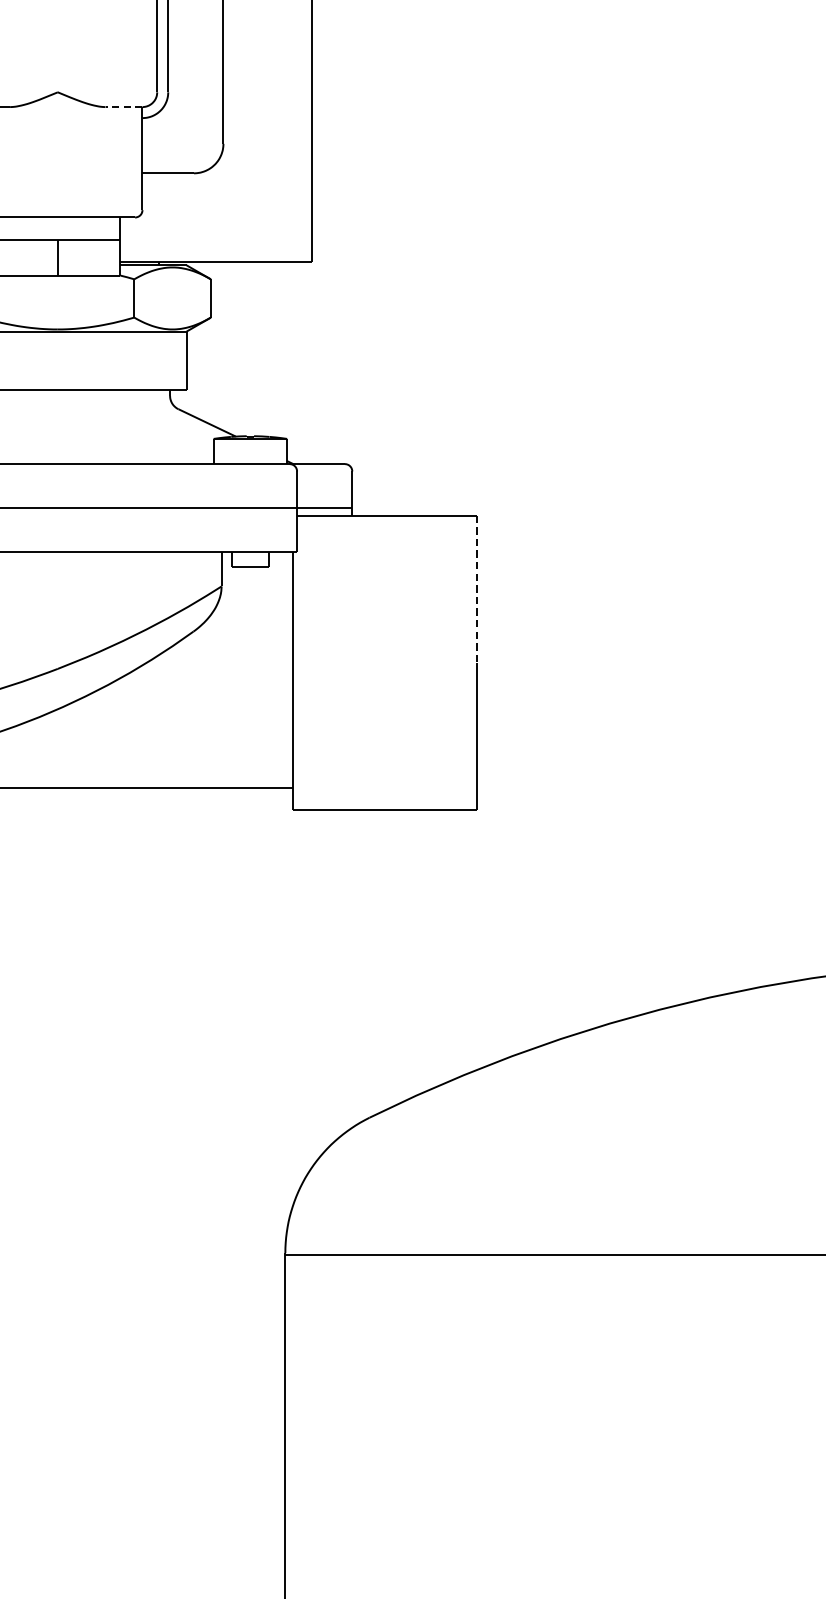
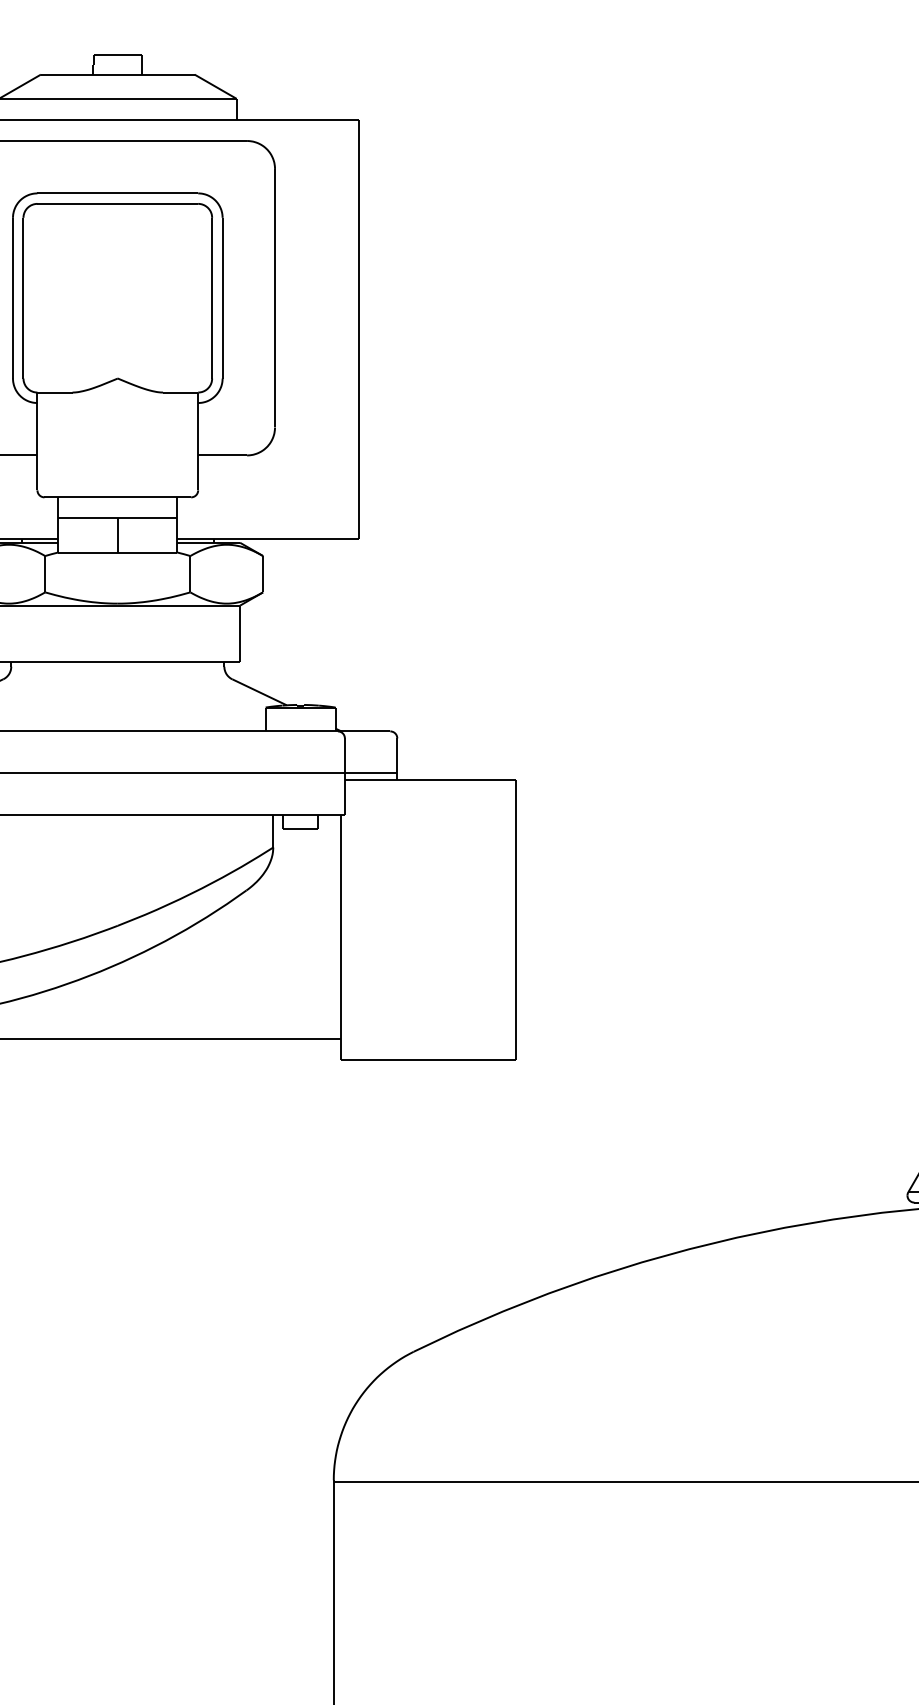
line: (123, 107) -> (180, 392), dashed -> solid
line: (477, 589) -> (516, 850), dashed -> solid

